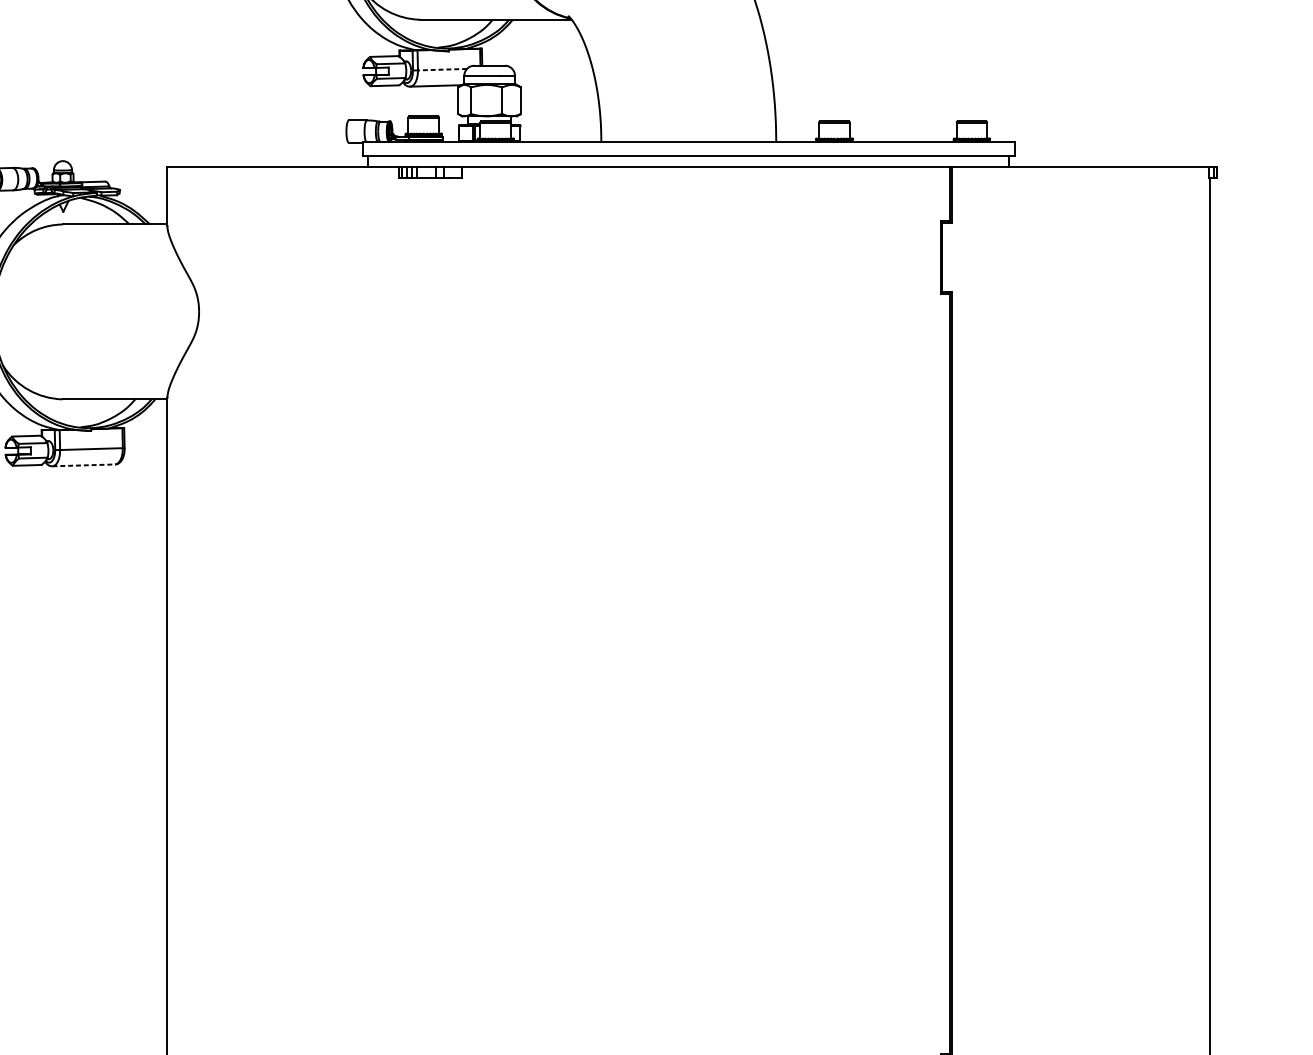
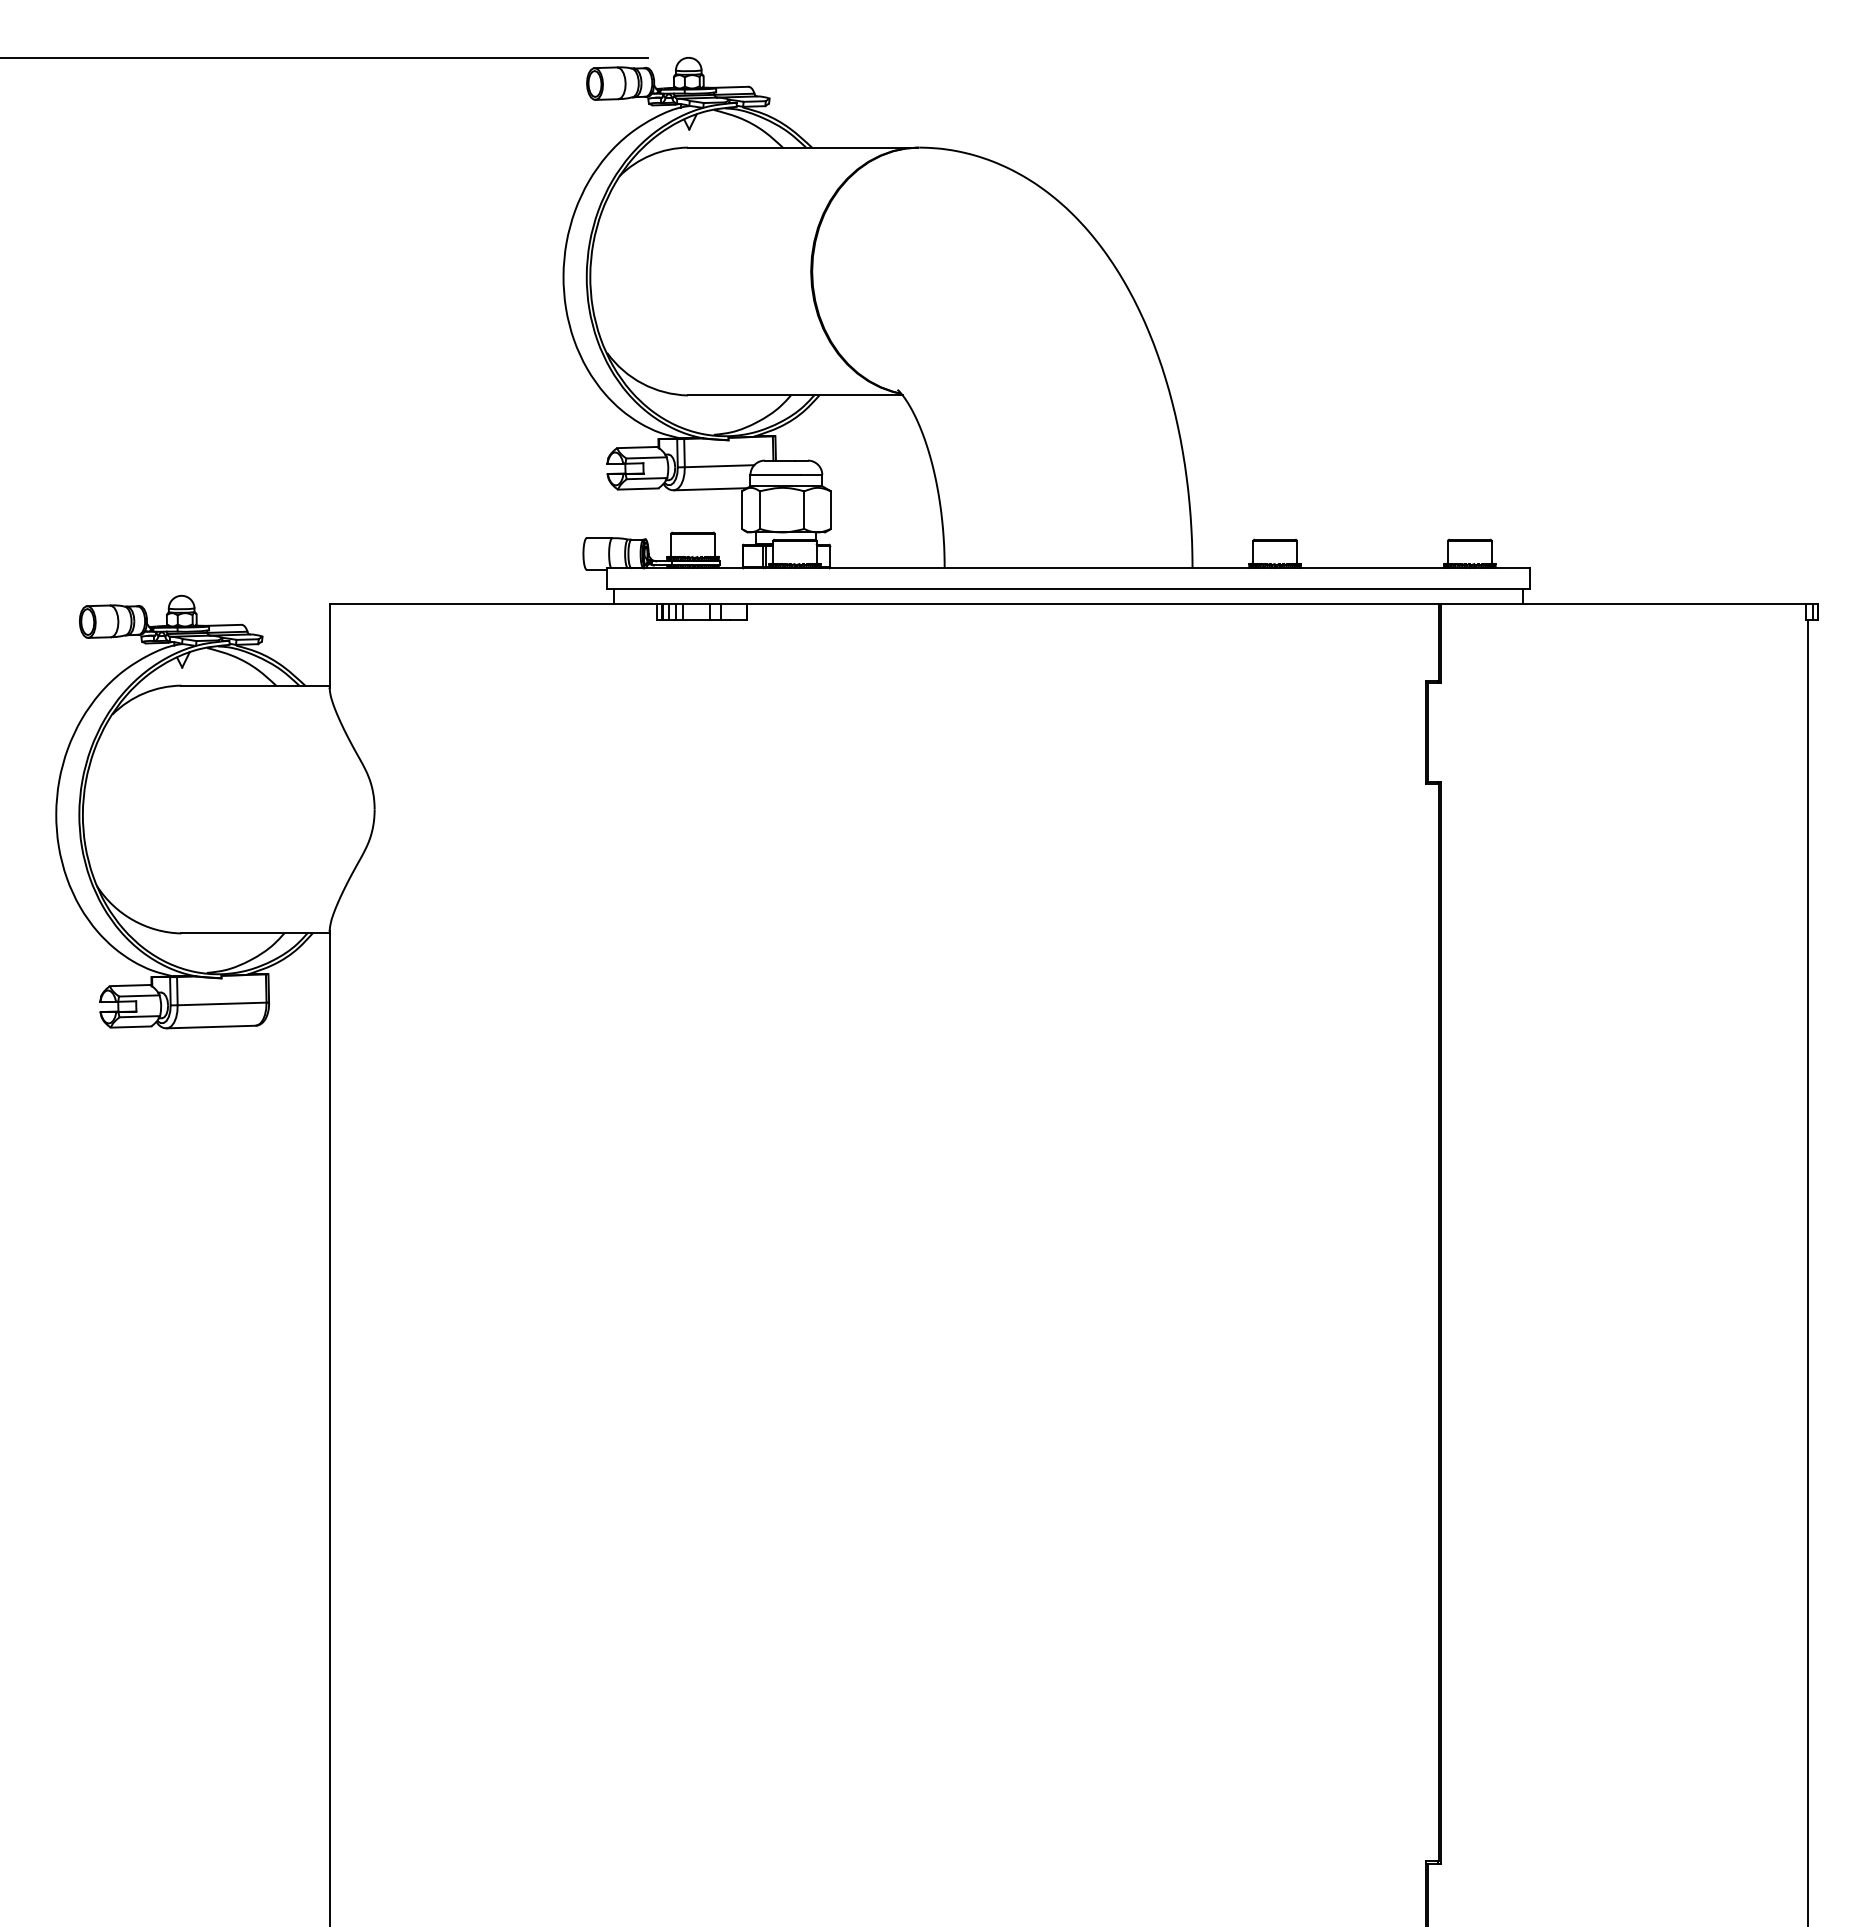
line: (442, 69) -> (719, 466), dashed -> solid
line: (84, 465) -> (211, 1027), dashed -> solid

